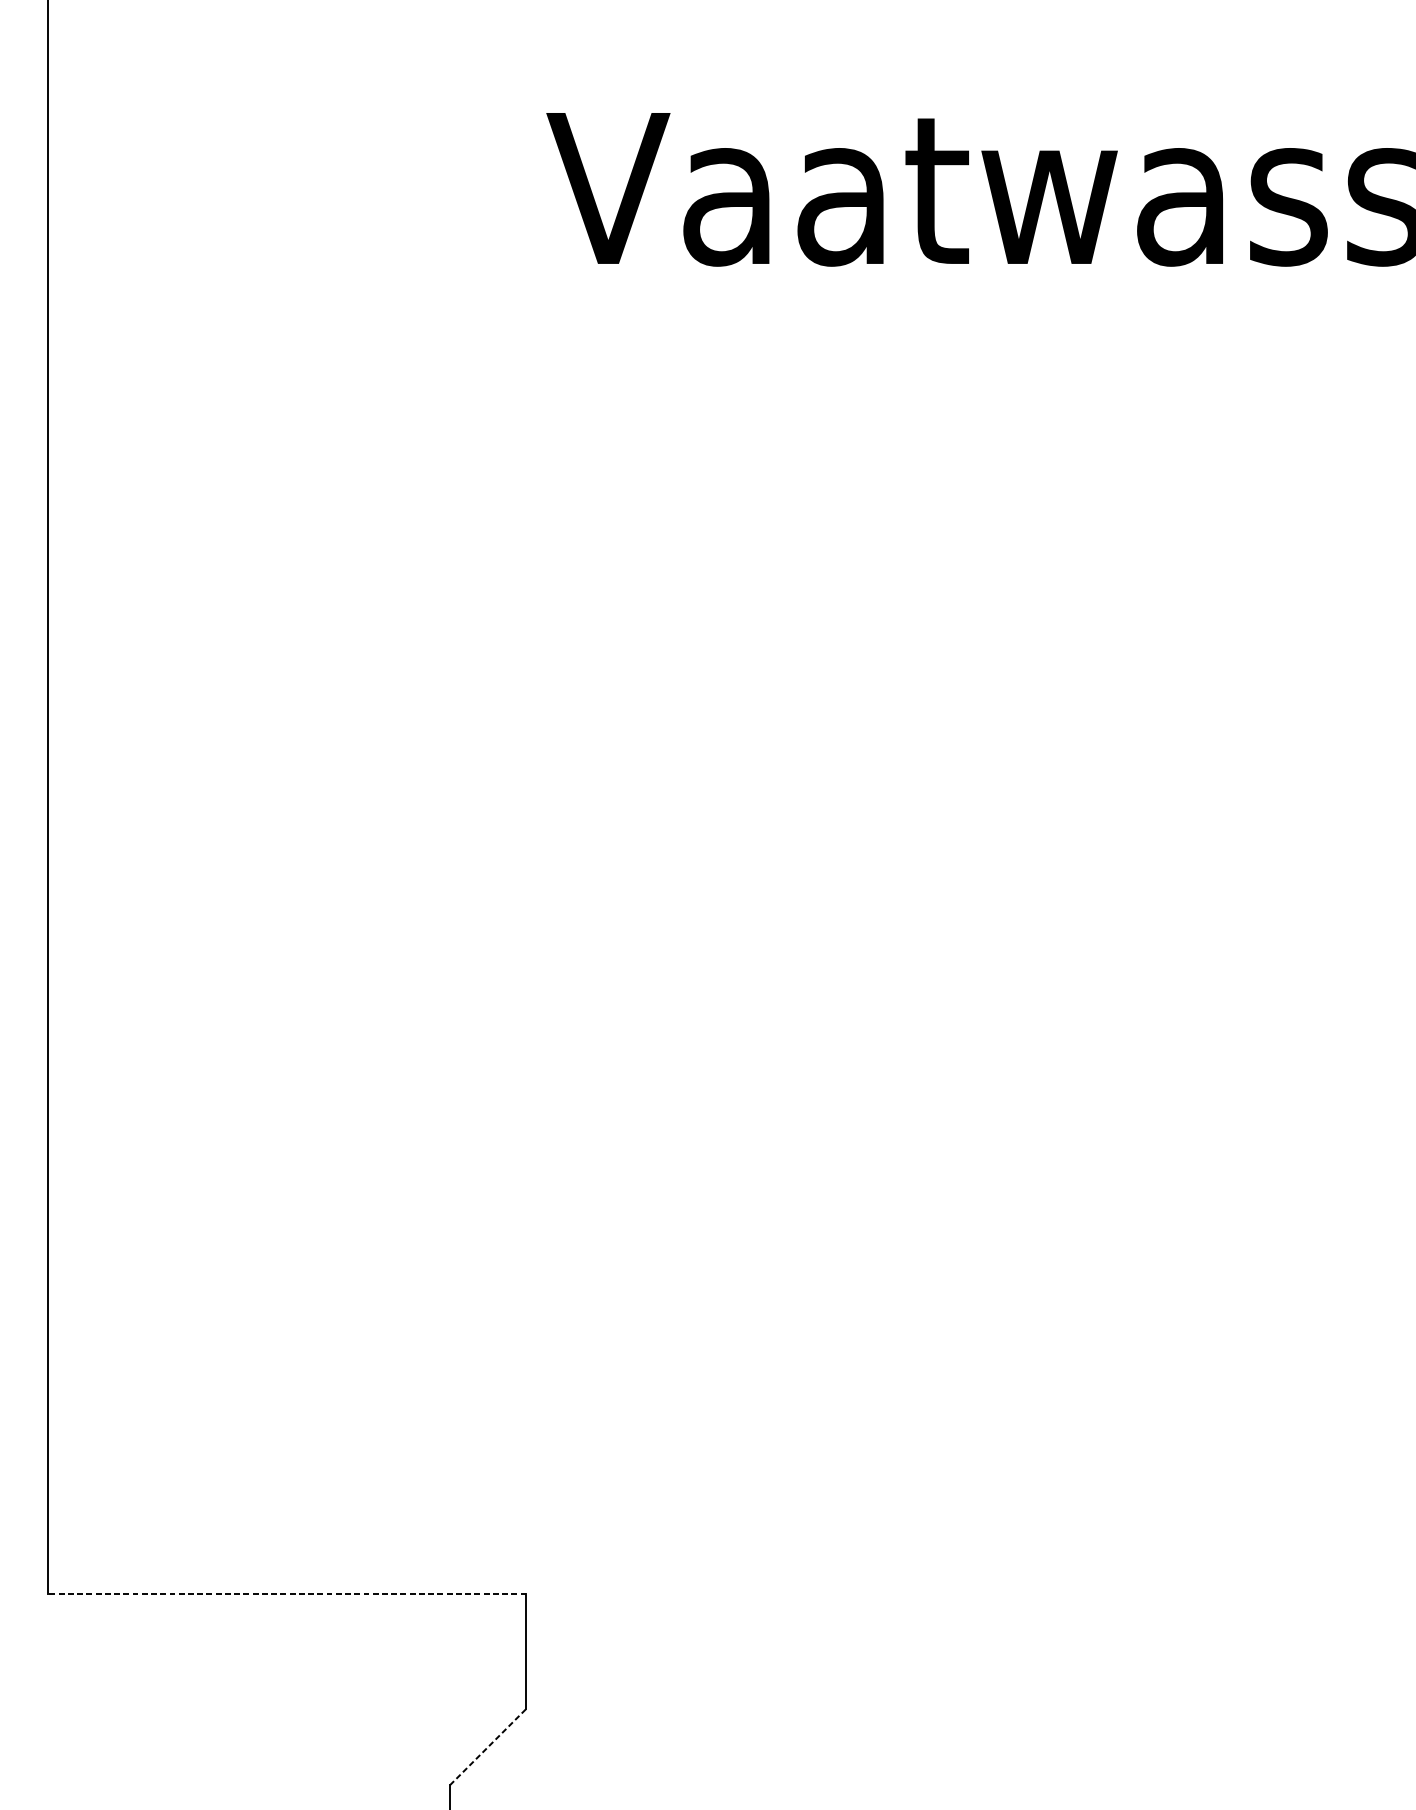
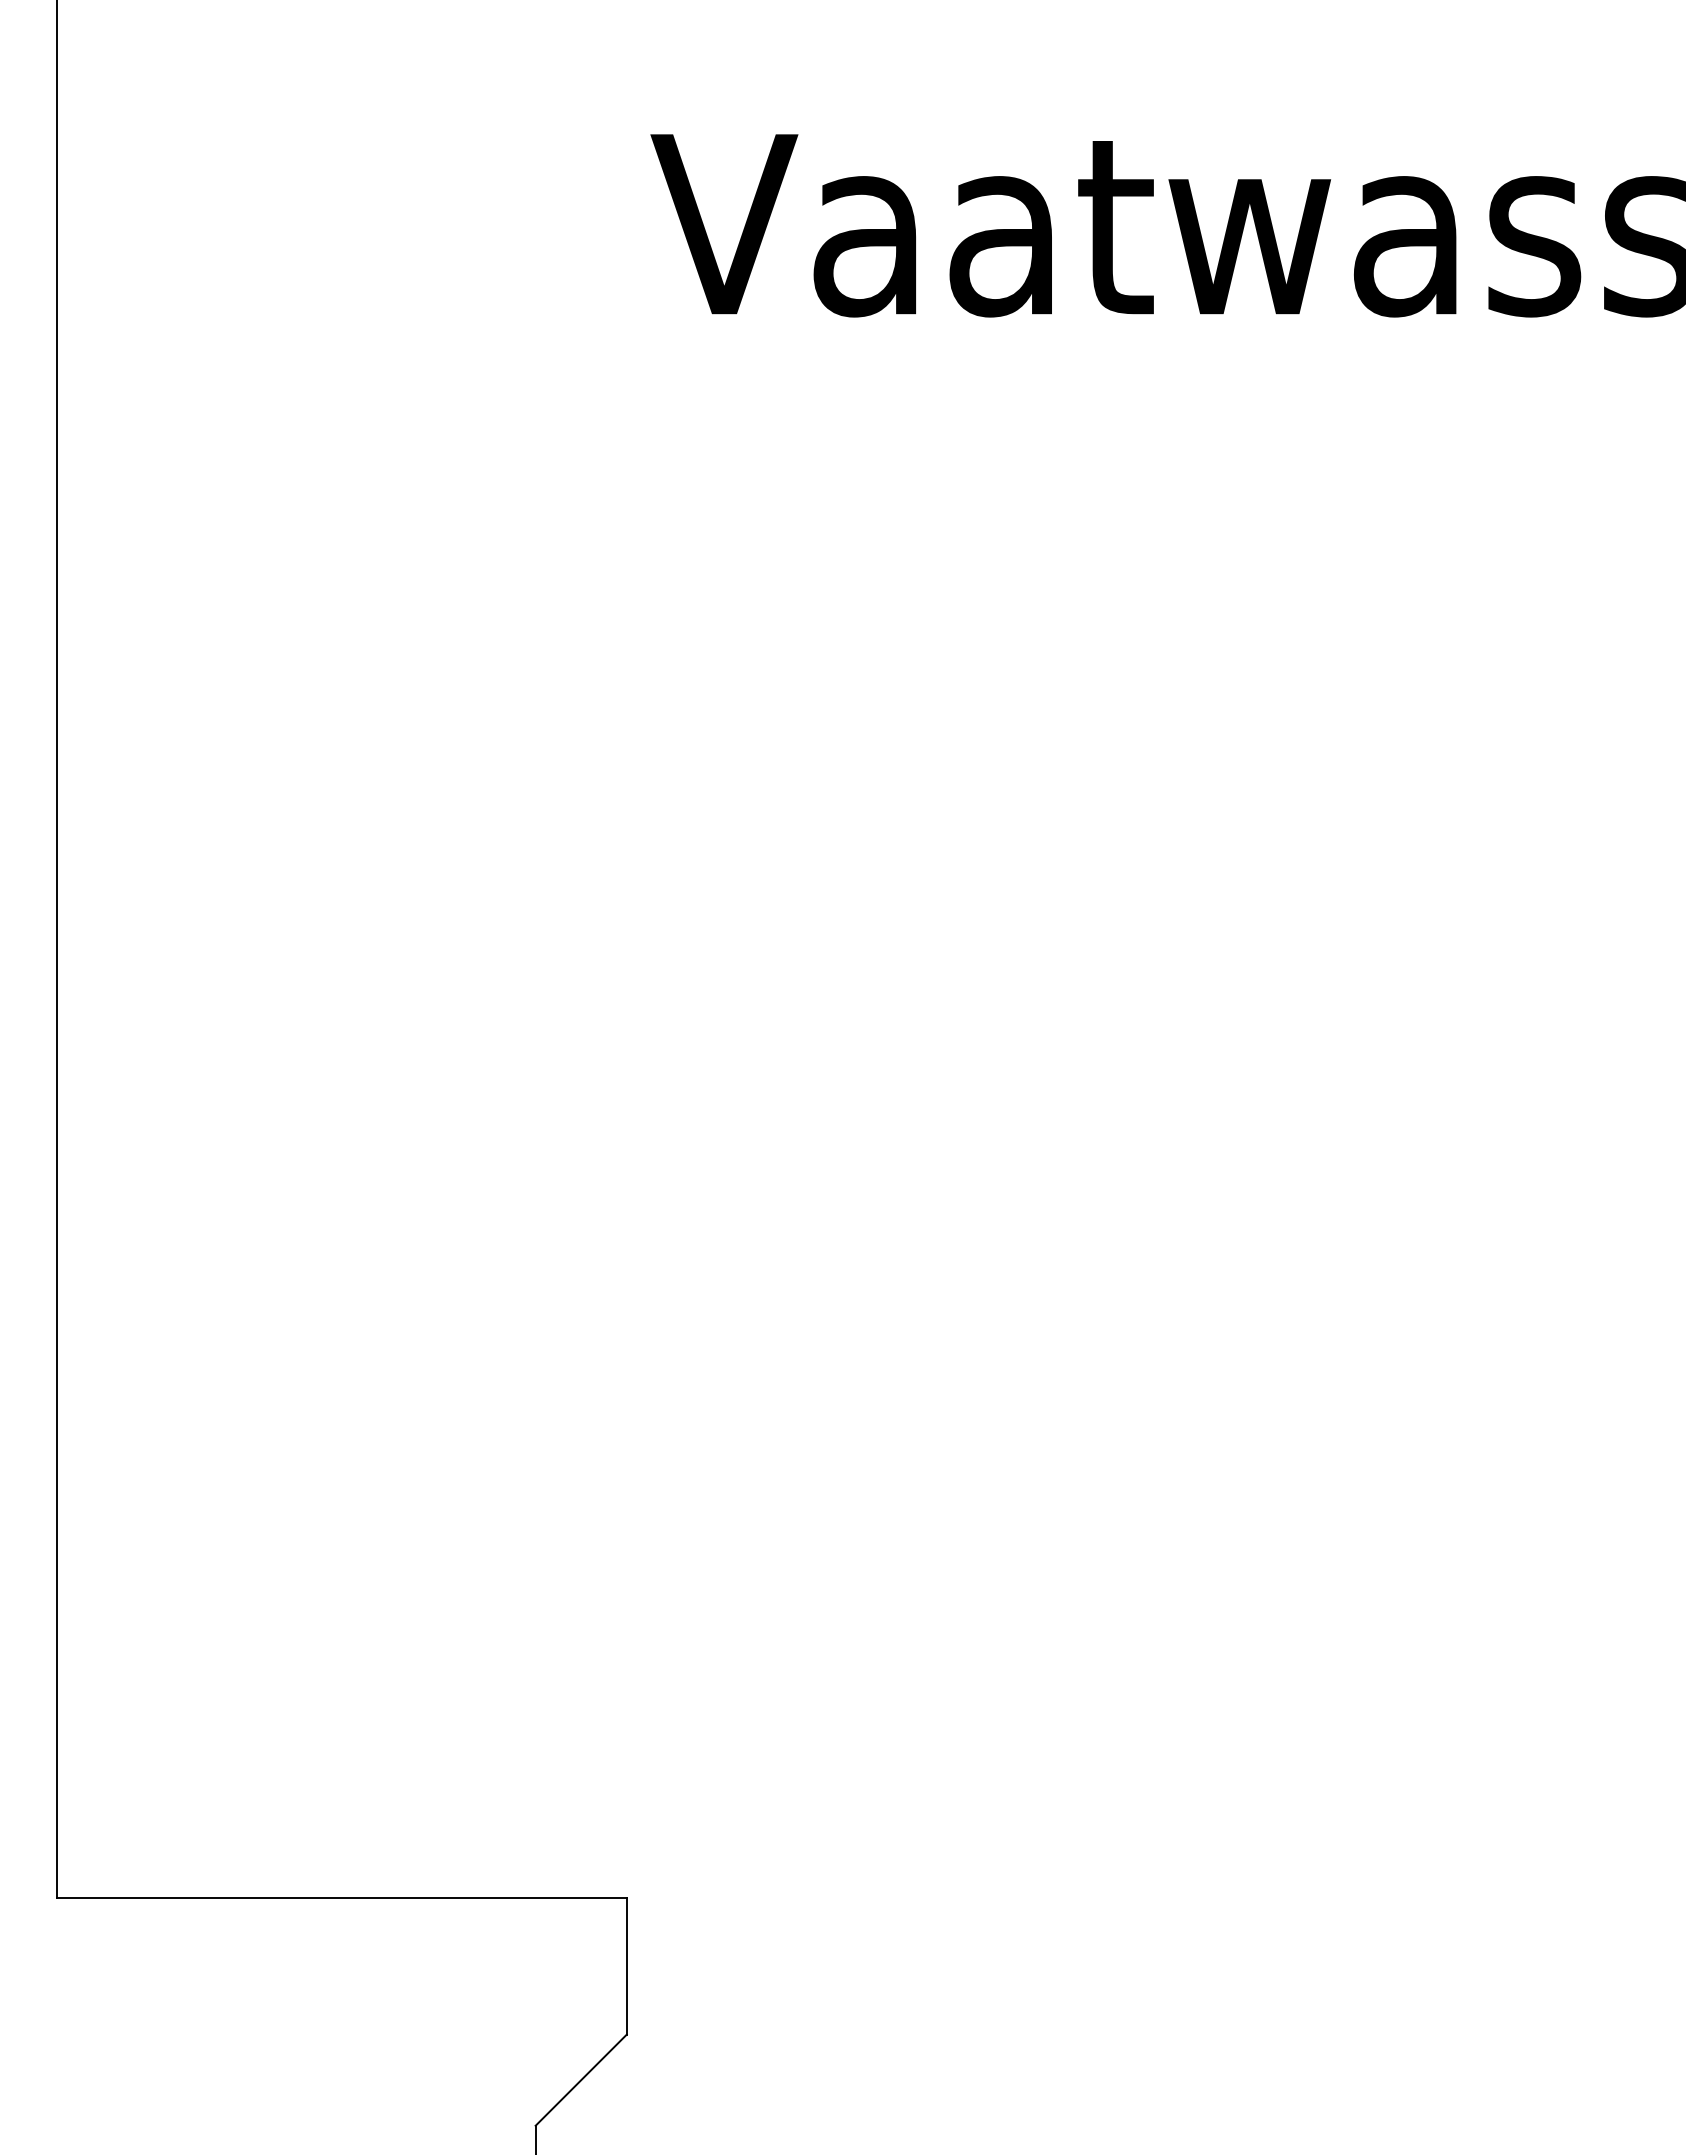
line: (286, 1593) -> (341, 1897), dashed -> solid
line: (488, 1746) -> (581, 2079), dashed -> solid

